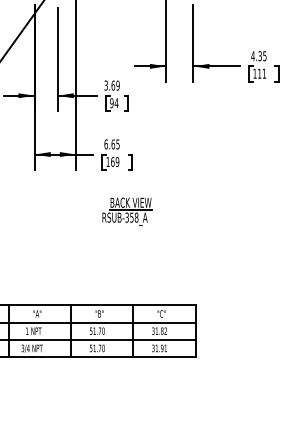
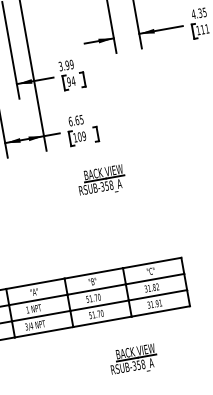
text: (113, 85) -> (67, 65), 3.69 -> 3.99
text: (112, 161) -> (79, 136), 169 -> 109
part: (127, 402) -> (133, 360), added

